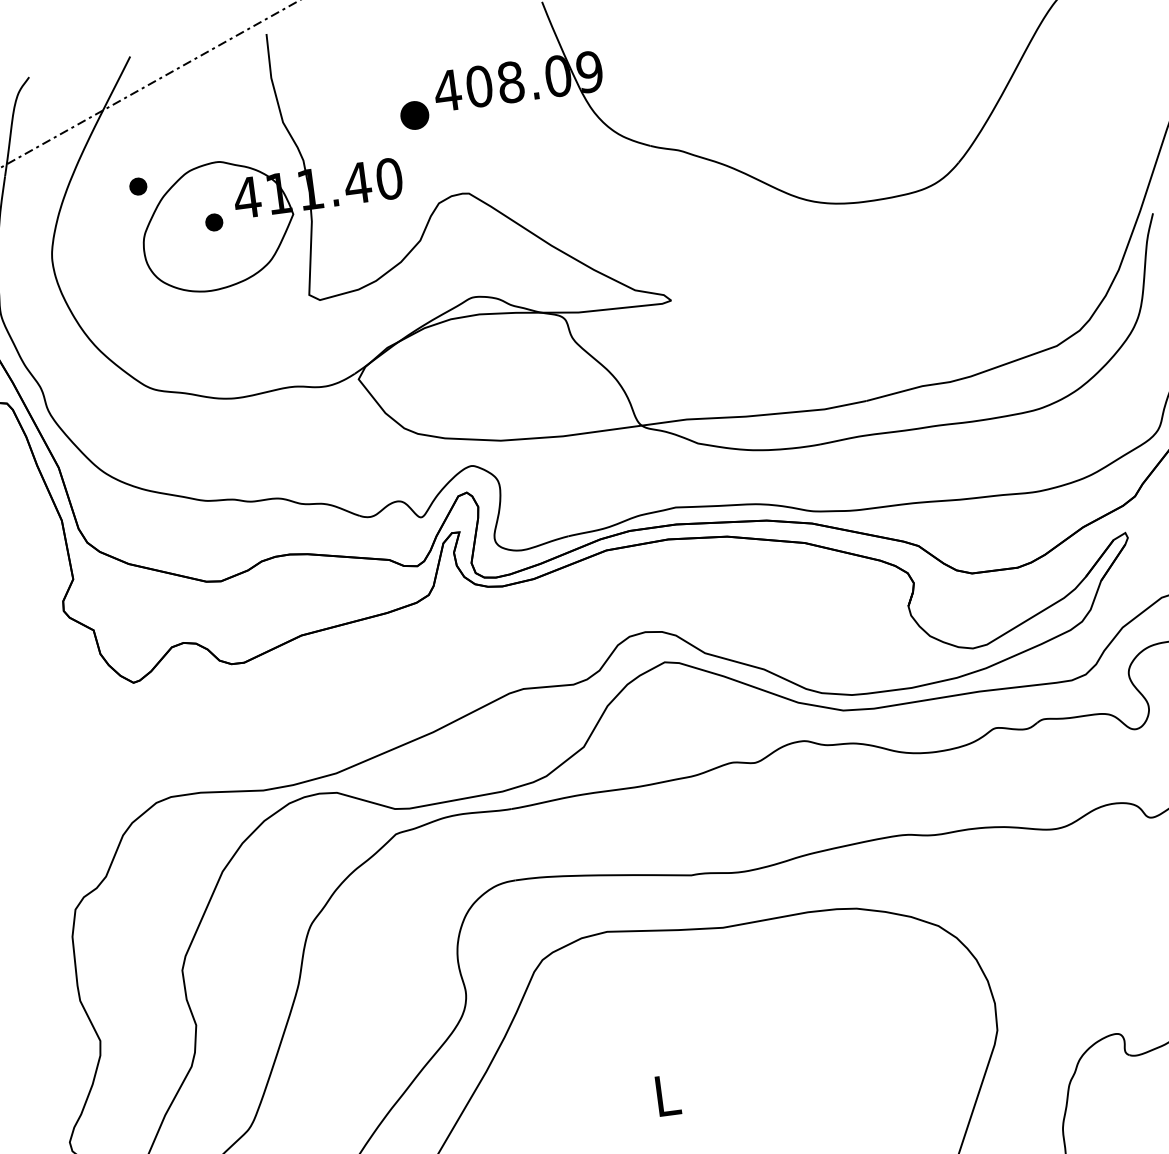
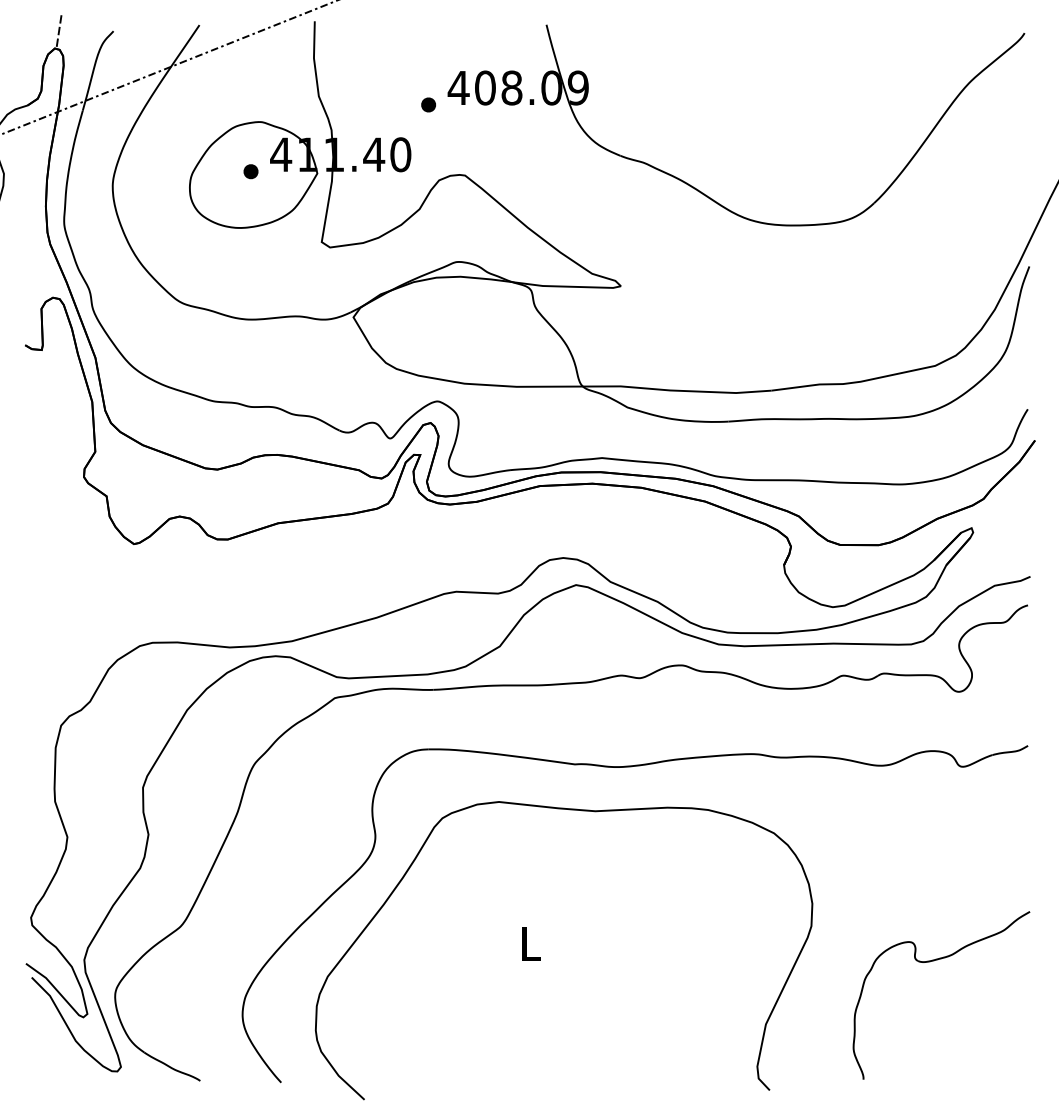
part: (414, 114) -> (428, 104), size x0.62
part: (137, 186) -> (191, 133), removed

